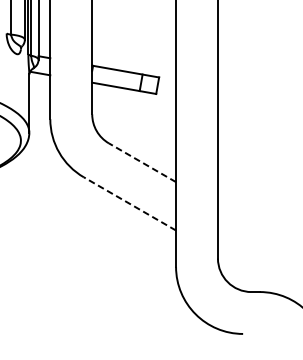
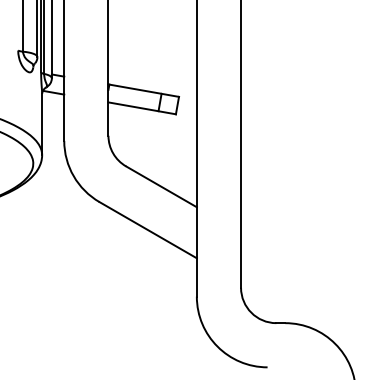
line: (142, 162) -> (161, 186), dashed -> solid
line: (129, 203) -> (147, 229), dashed -> solid

